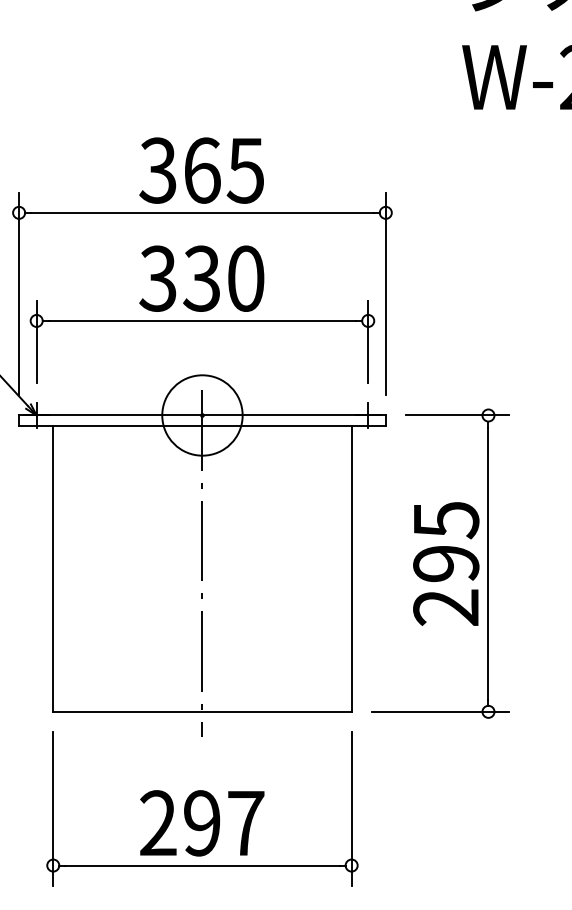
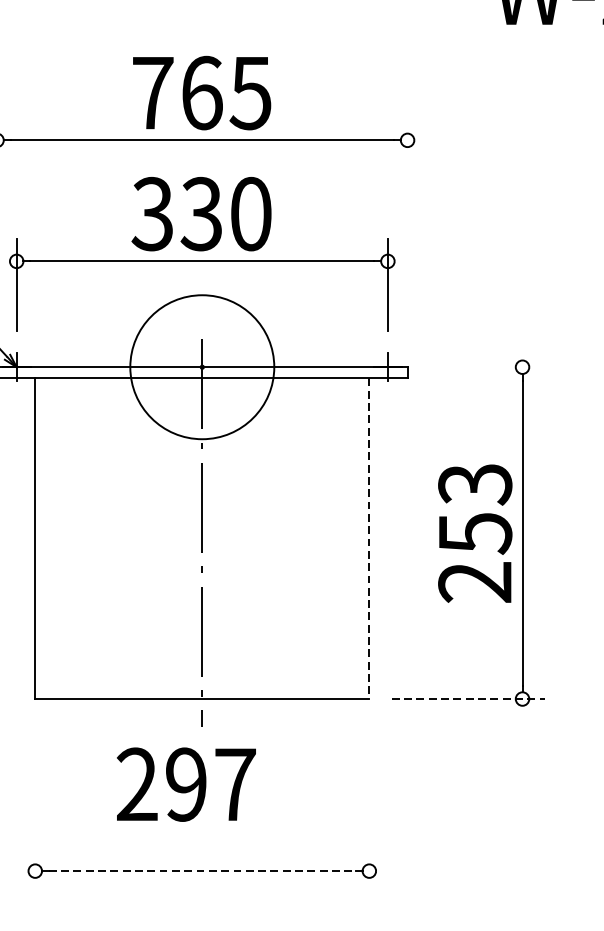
text: (157, 170) -> (151, 92), 365 -> 765
line: (385, 293) -> (407, 230), removed
circle: (202, 415) -> (202, 367), size x1.6
line: (456, 415) -> (486, 367), removed
text: (446, 542) -> (475, 509), 295 -> 253
line: (351, 569) -> (369, 539), solid -> dashed
line: (440, 711) -> (468, 698), solid -> dashed
line: (53, 808) -> (35, 807), removed
line: (351, 808) -> (369, 807), removed
text: (202, 823) -> (186, 784), moved
line: (202, 865) -> (202, 871), solid -> dashed

